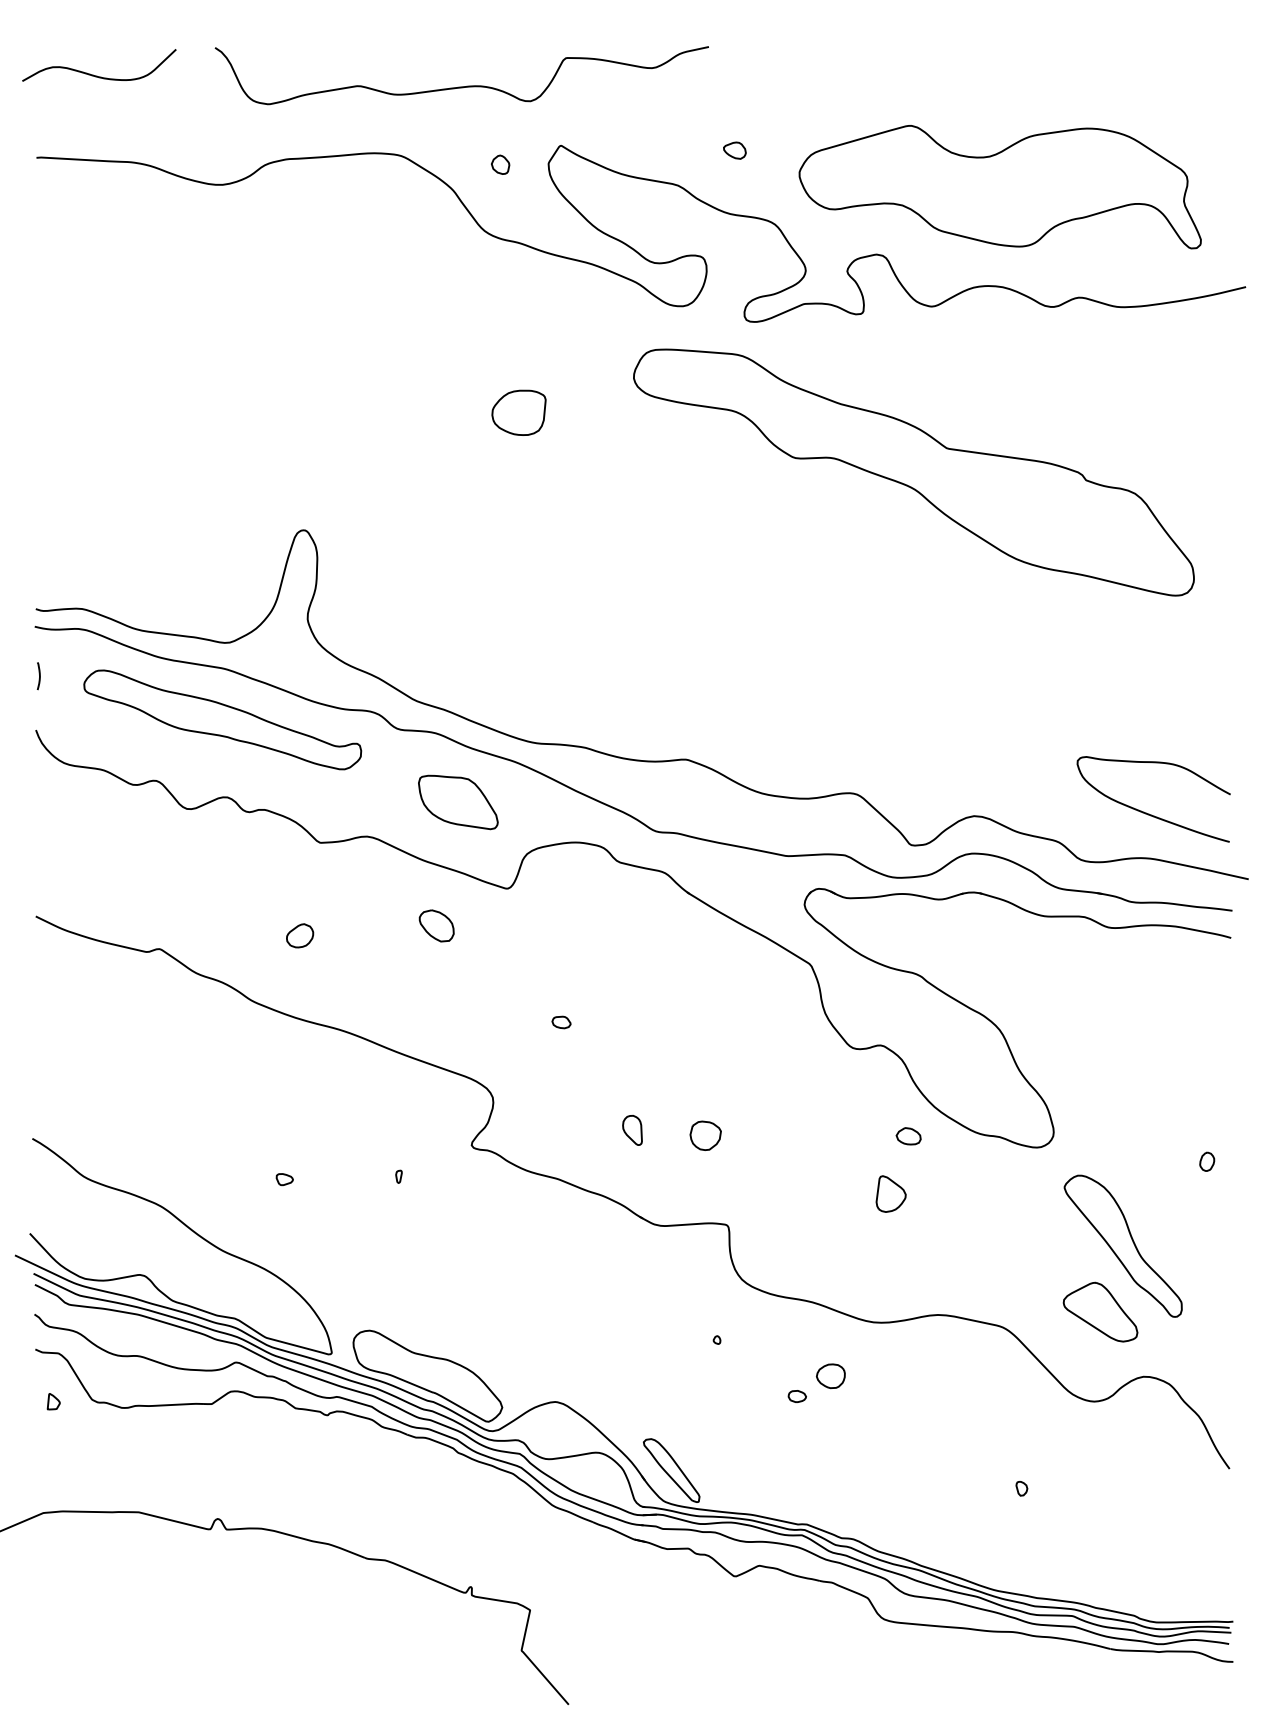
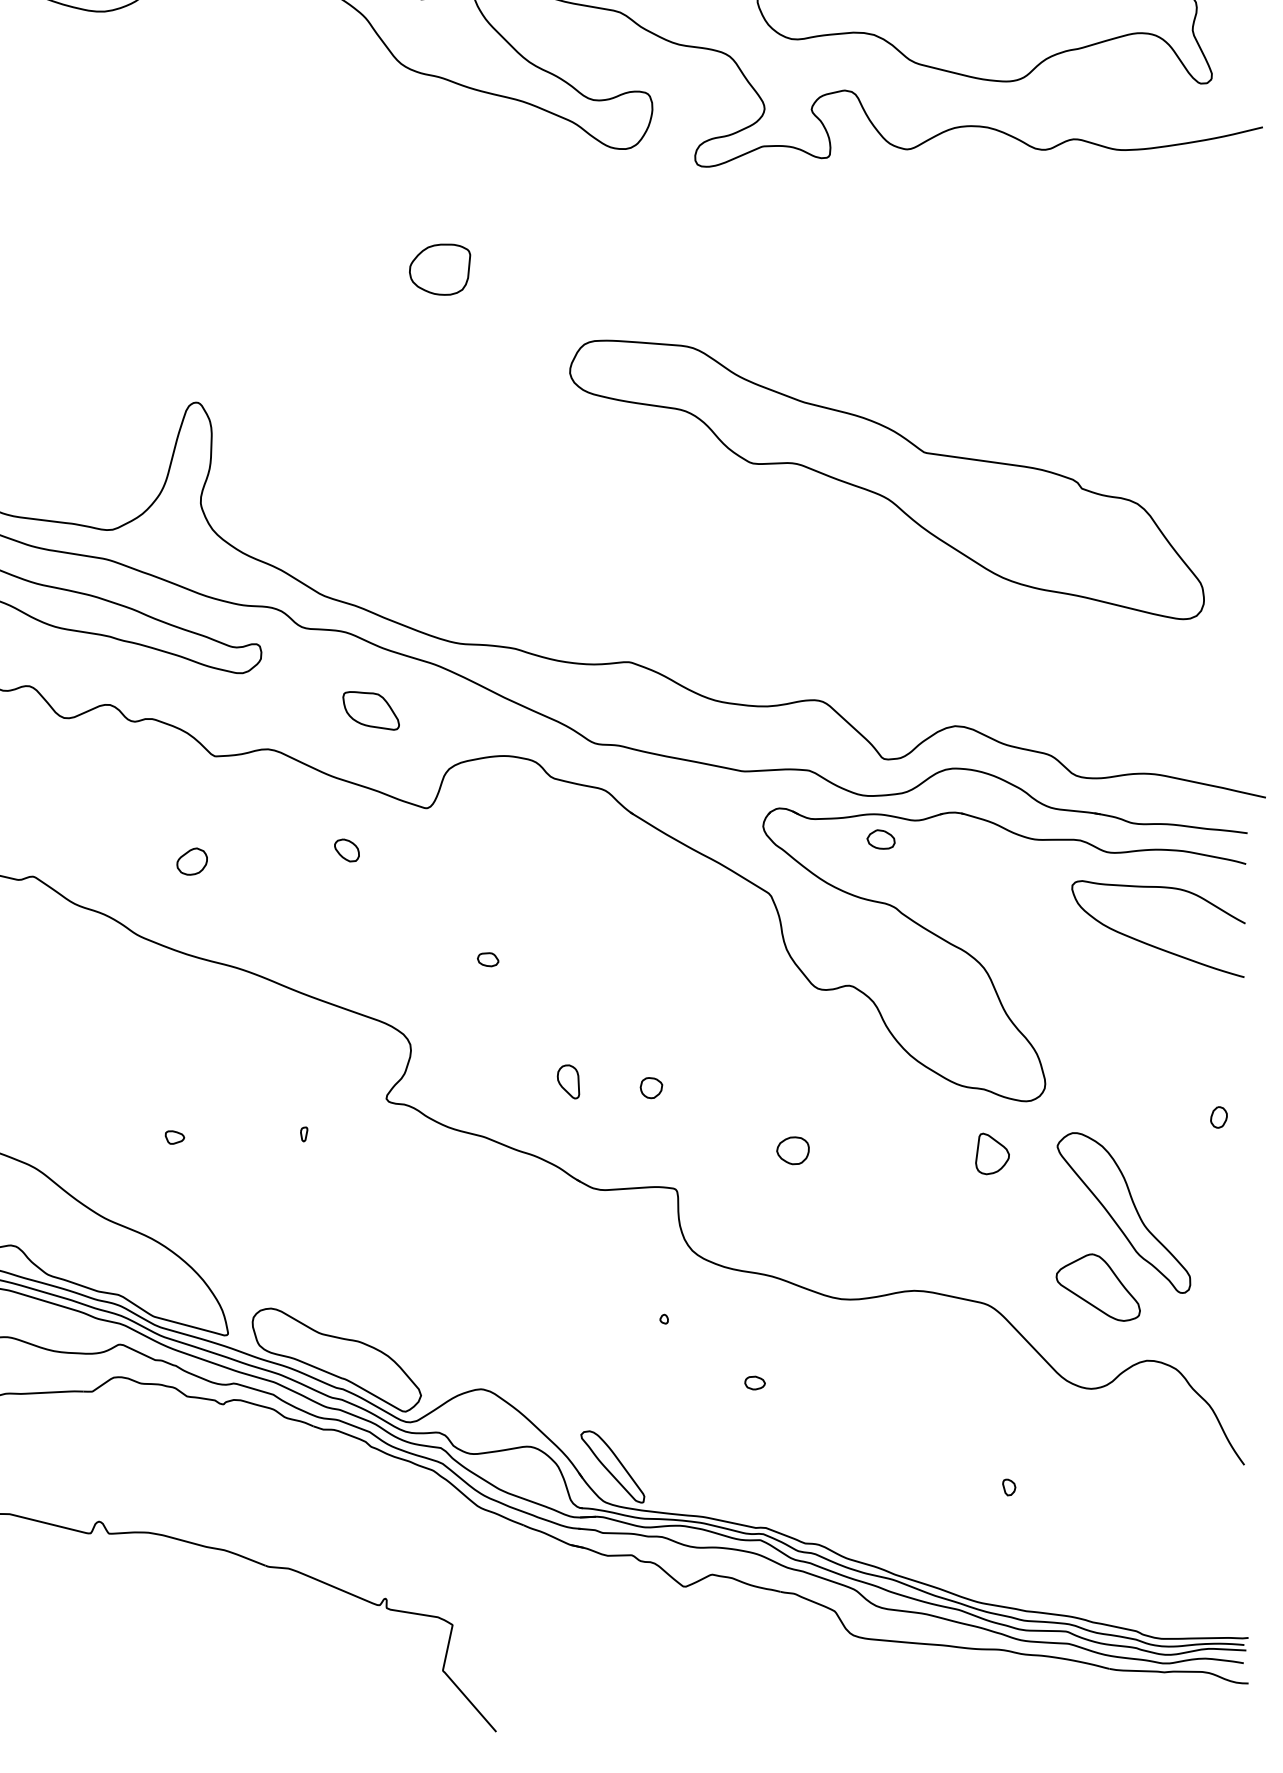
part: (913, 472) -> (886, 479), moved
part: (457, 802) -> (370, 710), size x0.62
curve: (1149, 813) -> (1153, 945), moved
part: (436, 925) -> (346, 849), size x0.62
part: (705, 1135) -> (651, 1087), size x0.62
part: (908, 1136) -> (880, 839), moved
part: (890, 1193) -> (991, 1153), moved
part: (830, 1375) -> (792, 1149), moved

